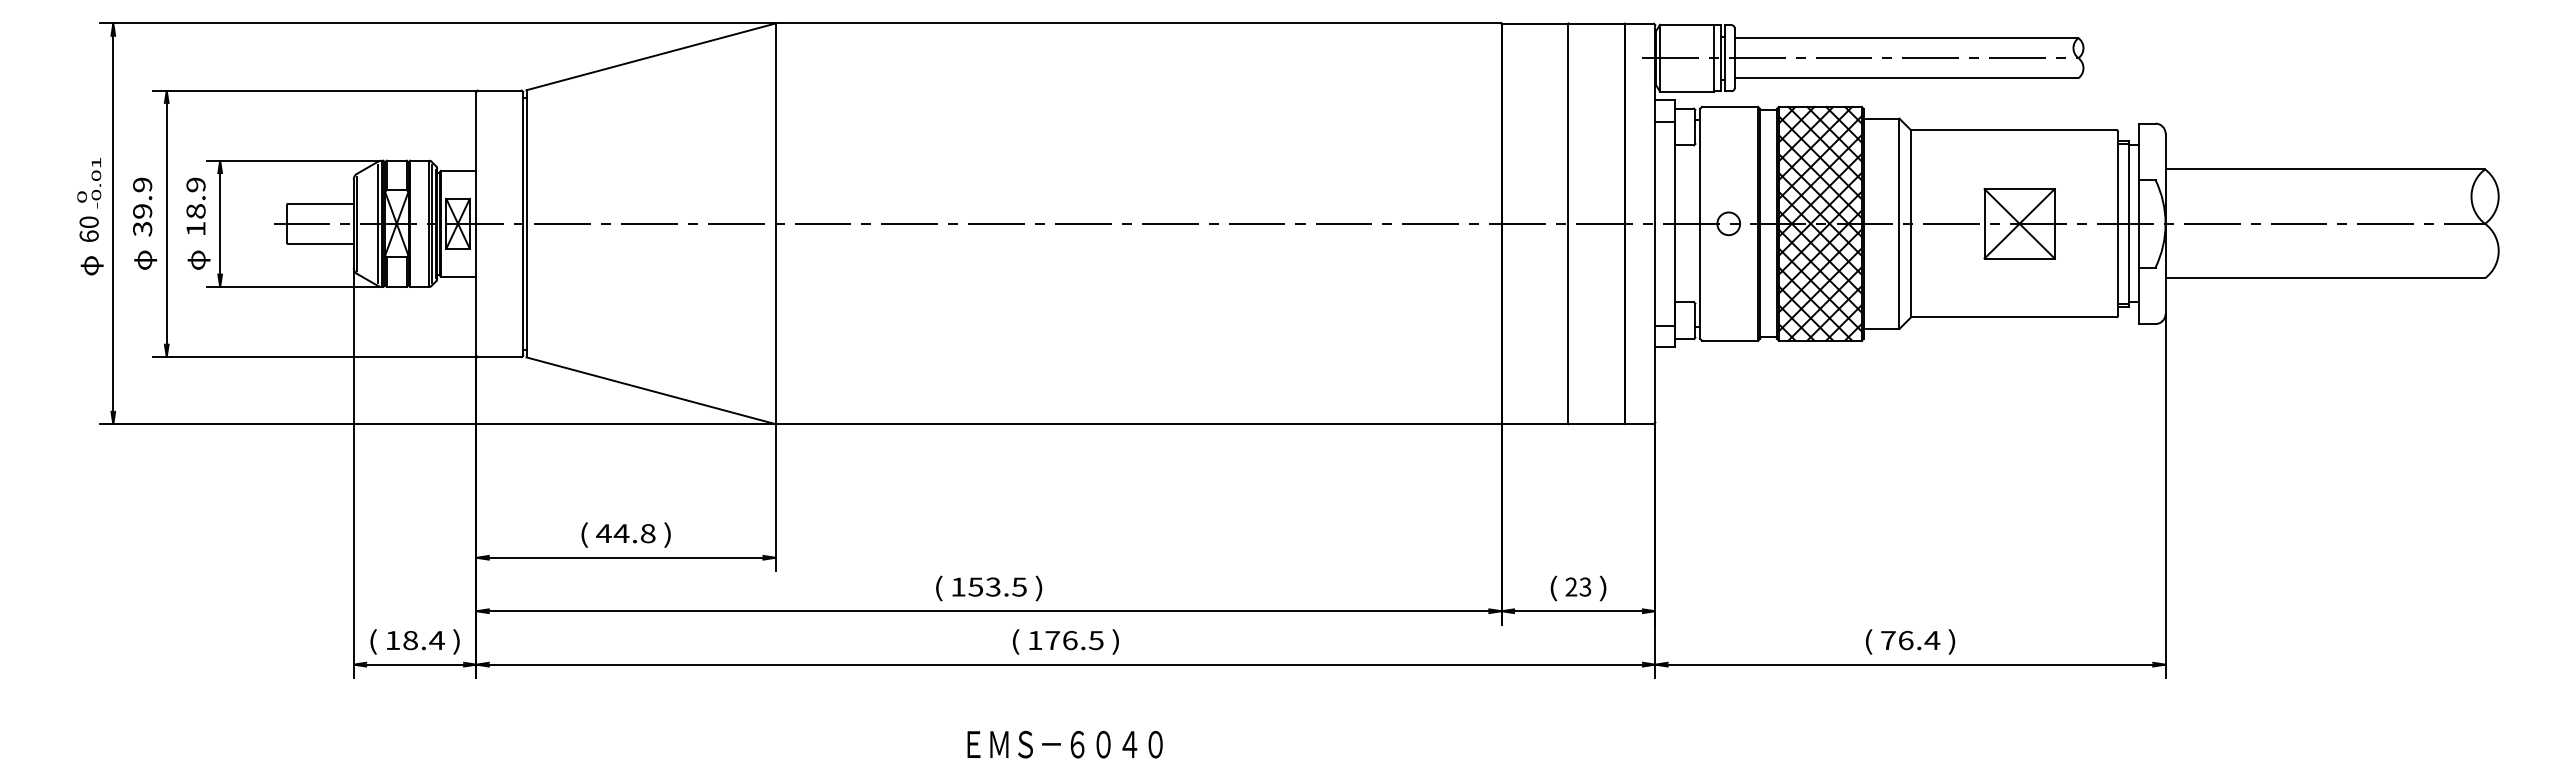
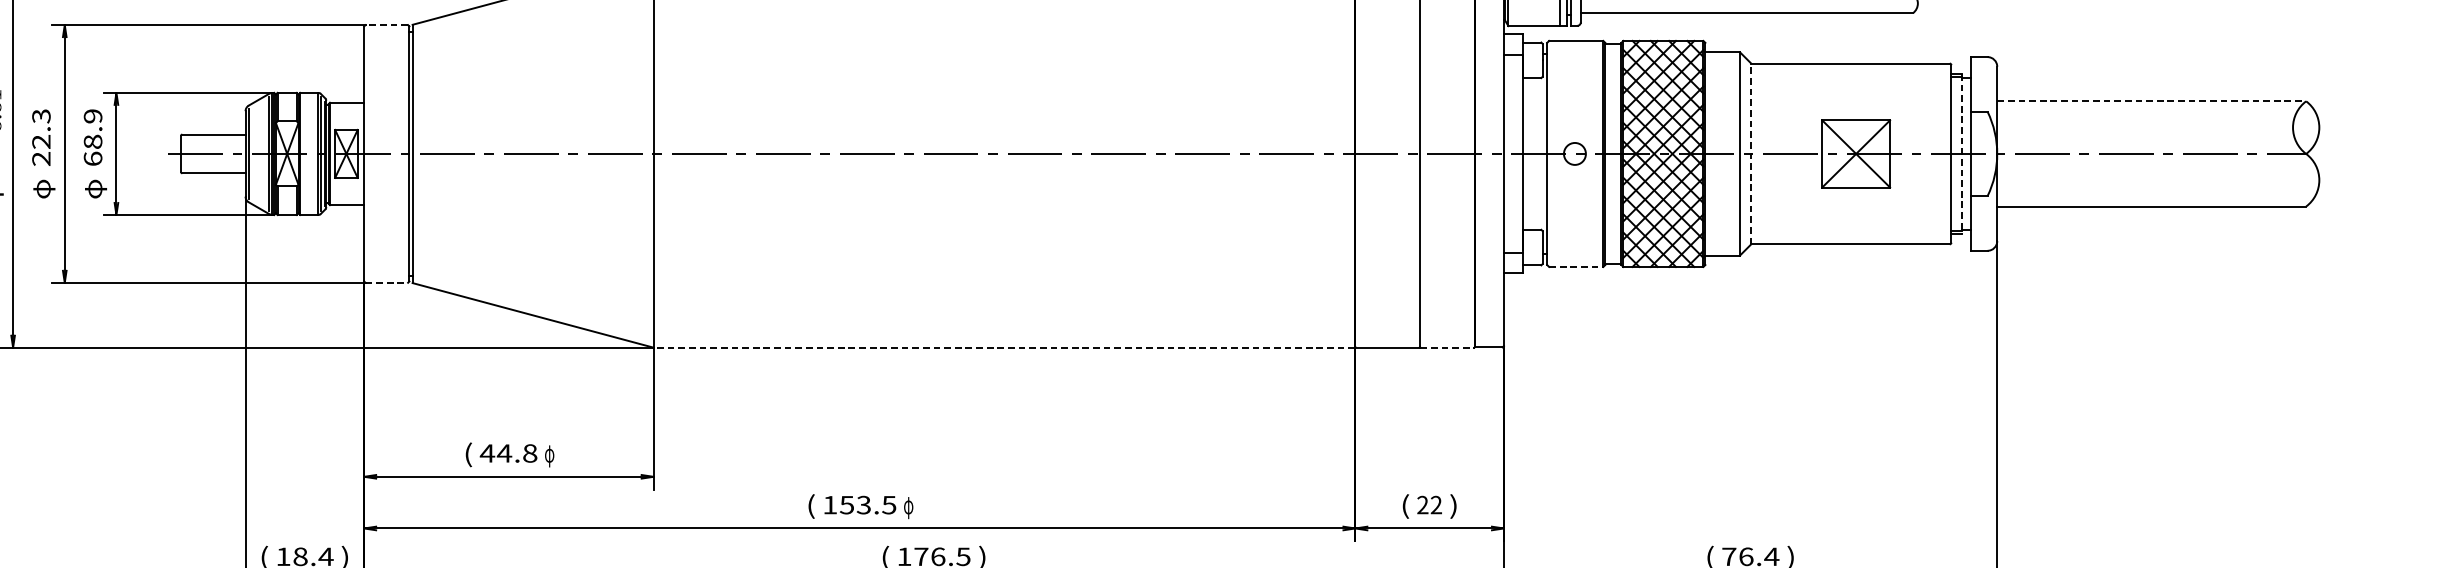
line: (499, 90) -> (386, 25), solid -> dashed
line: (2325, 169) -> (2151, 101), solid -> dashed
text: (142, 206) -> (41, 137), 39.9 -> 22.3
line: (1911, 223) -> (1751, 153), solid -> dashed
line: (2128, 223) -> (1961, 153), solid -> dashed
text: (195, 228) -> (92, 158), 18.9 -> 68.9
line: (1730, 340) -> (1576, 266), solid -> dashed
line: (500, 357) -> (387, 283), solid -> dashed
line: (1138, 424) -> (1004, 347), solid -> dashed
line: (1597, 424) -> (1448, 347), solid -> dashed
text: (668, 535) -> (549, 455), ) -> φ
text: (1585, 587) -> (1436, 505), 23 -> 22
text: (1039, 588) -> (908, 506), ) -> φ

